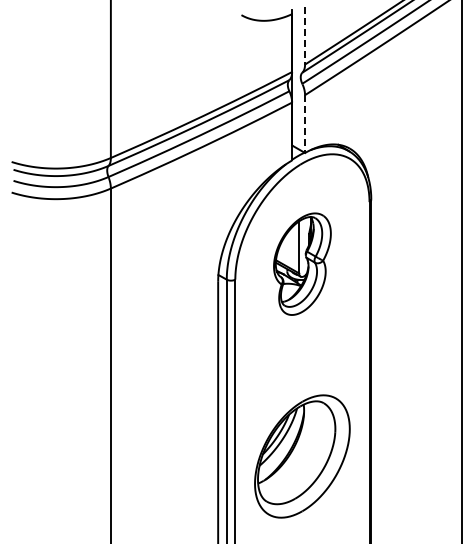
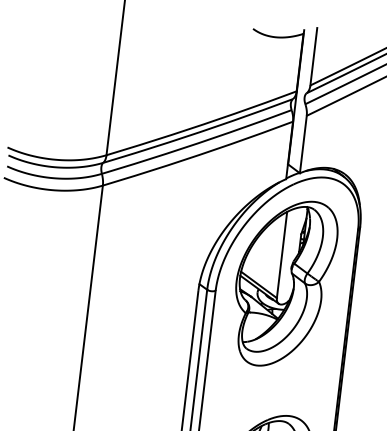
line: (305, 35) -> (314, 56), dashed -> solid
line: (305, 124) -> (303, 145), dashed -> solid
part: (302, 263) -> (284, 282), size x1.67

